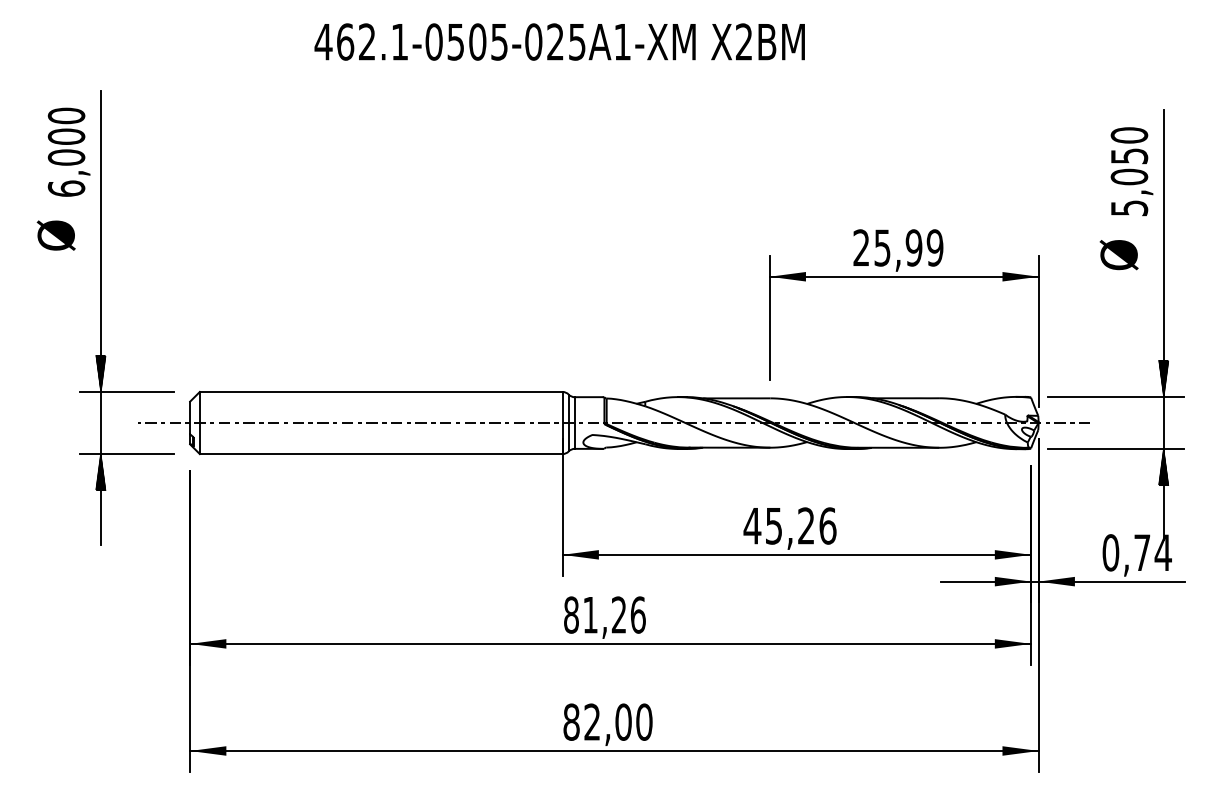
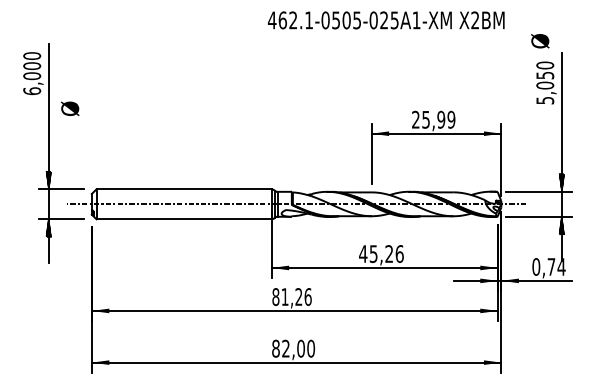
text: (558, 42) -> (385, 20), moved
text: (56, 234) -> (70, 108), moved
text: (1119, 255) -> (540, 41), moved

